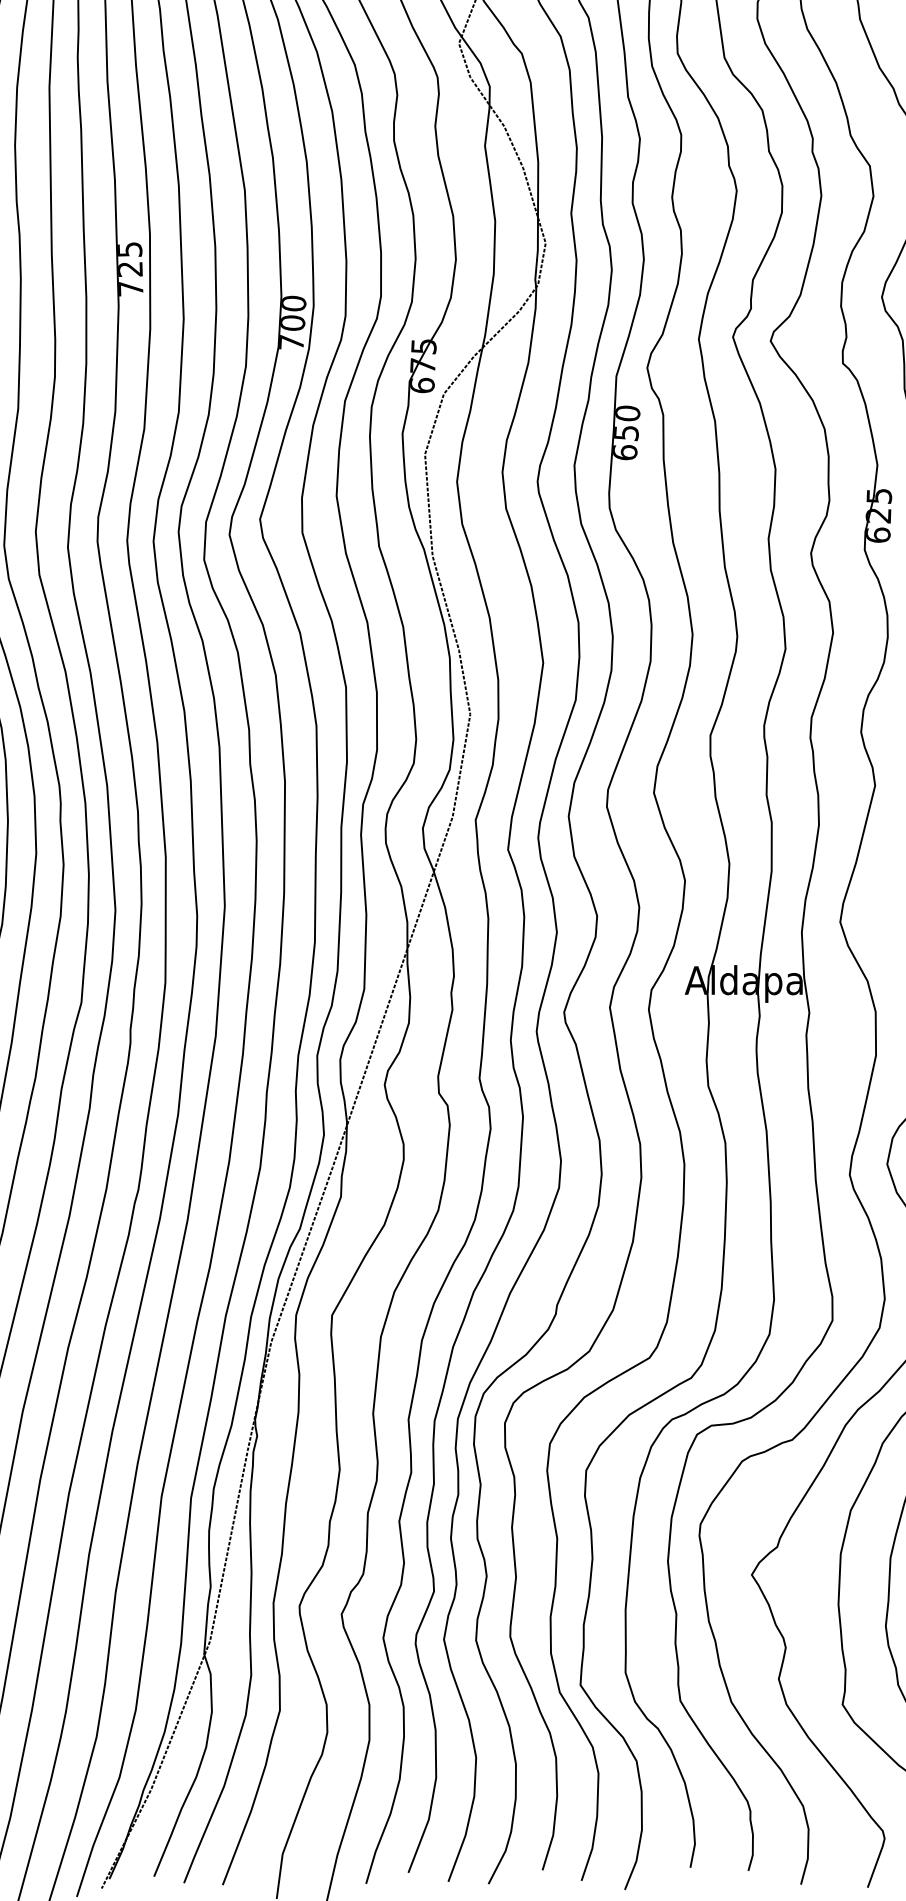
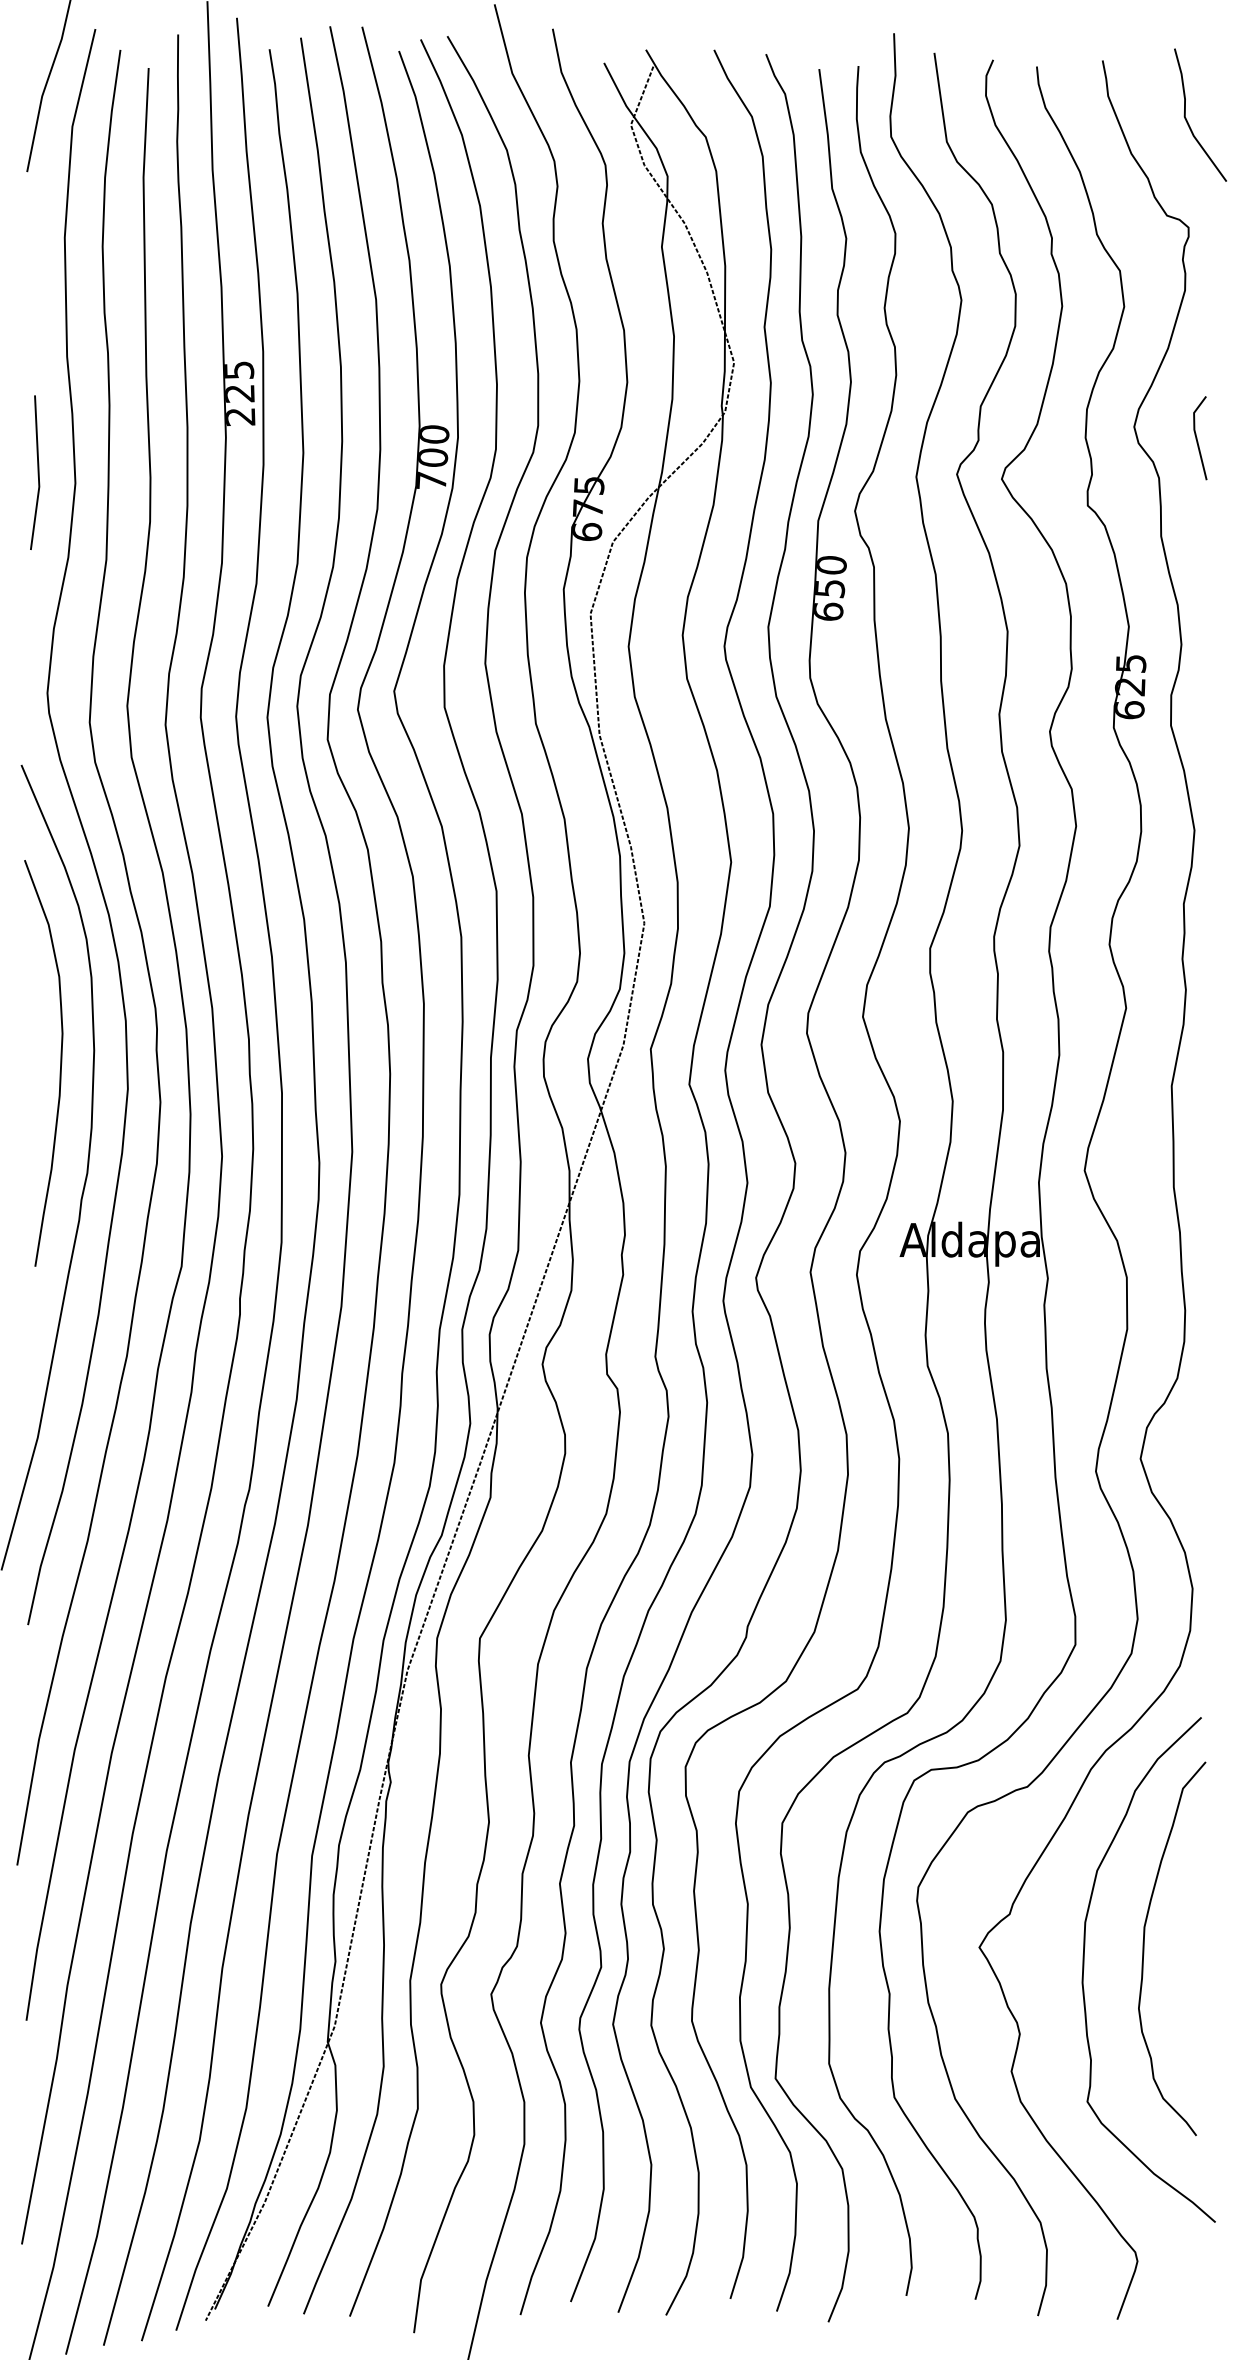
text: (130, 289) -> (240, 417), 725 -> 225

